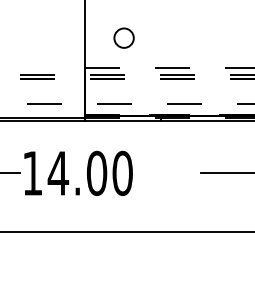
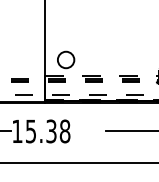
circle: (123, 37) -> (65, 59), size x1.6
text: (89, 173) -> (47, 131), 14.00 -> 15.38

